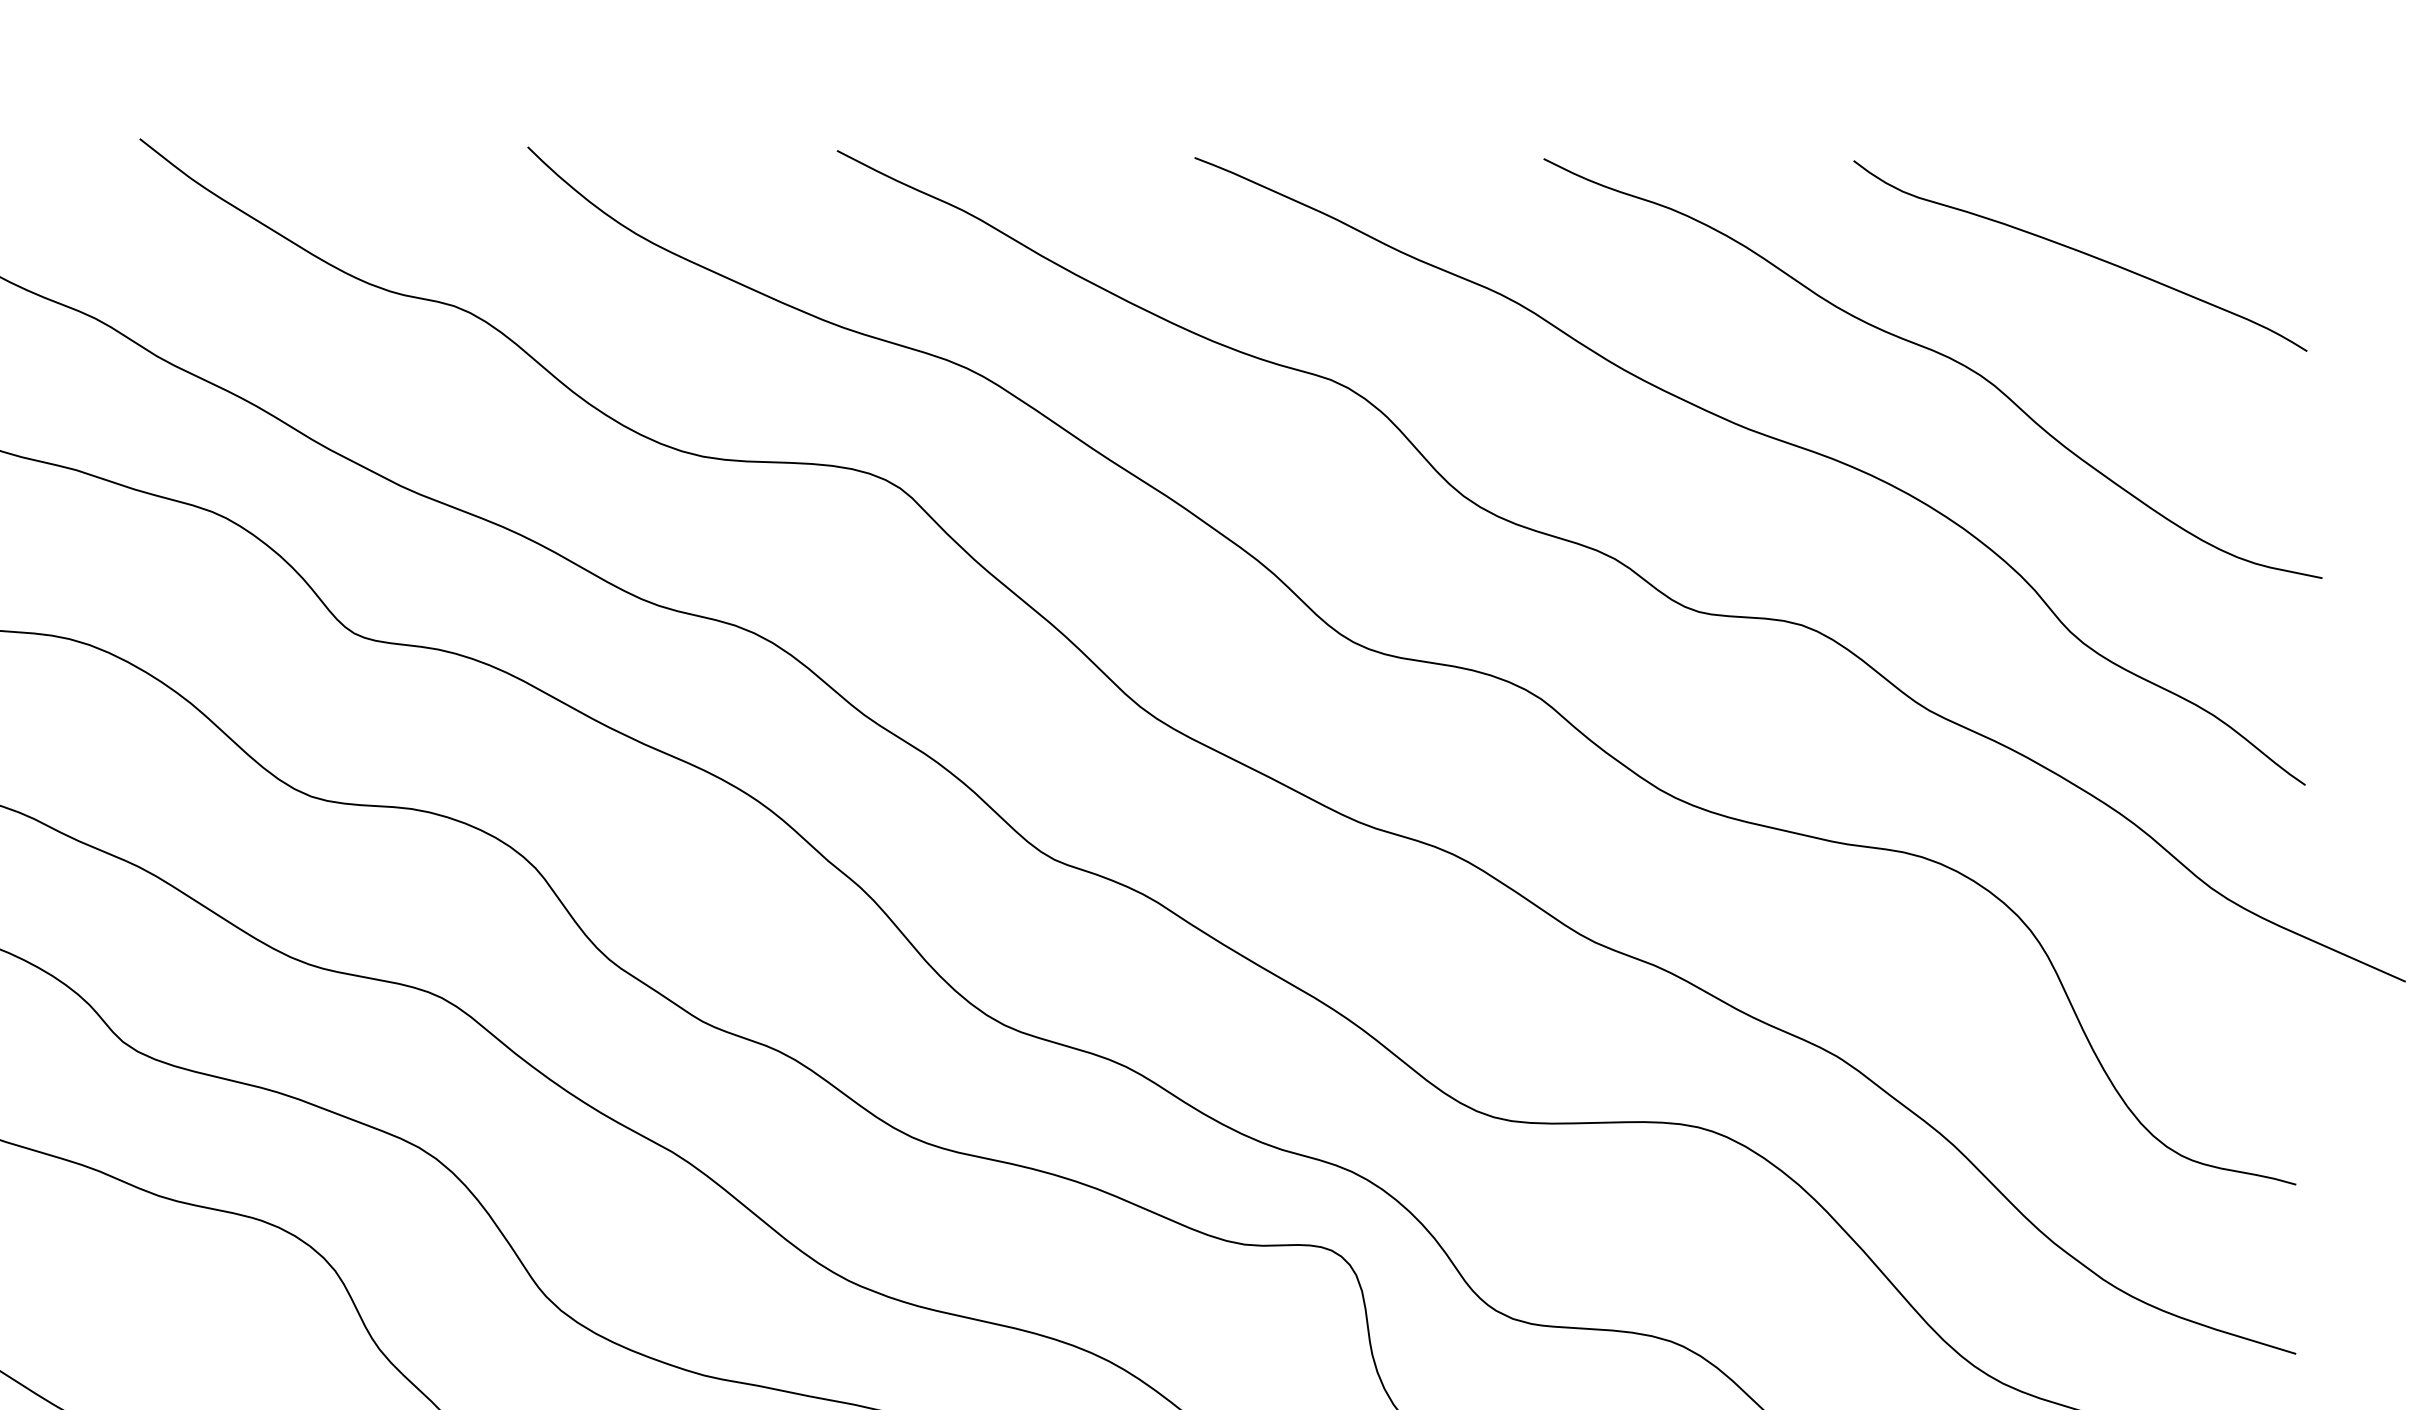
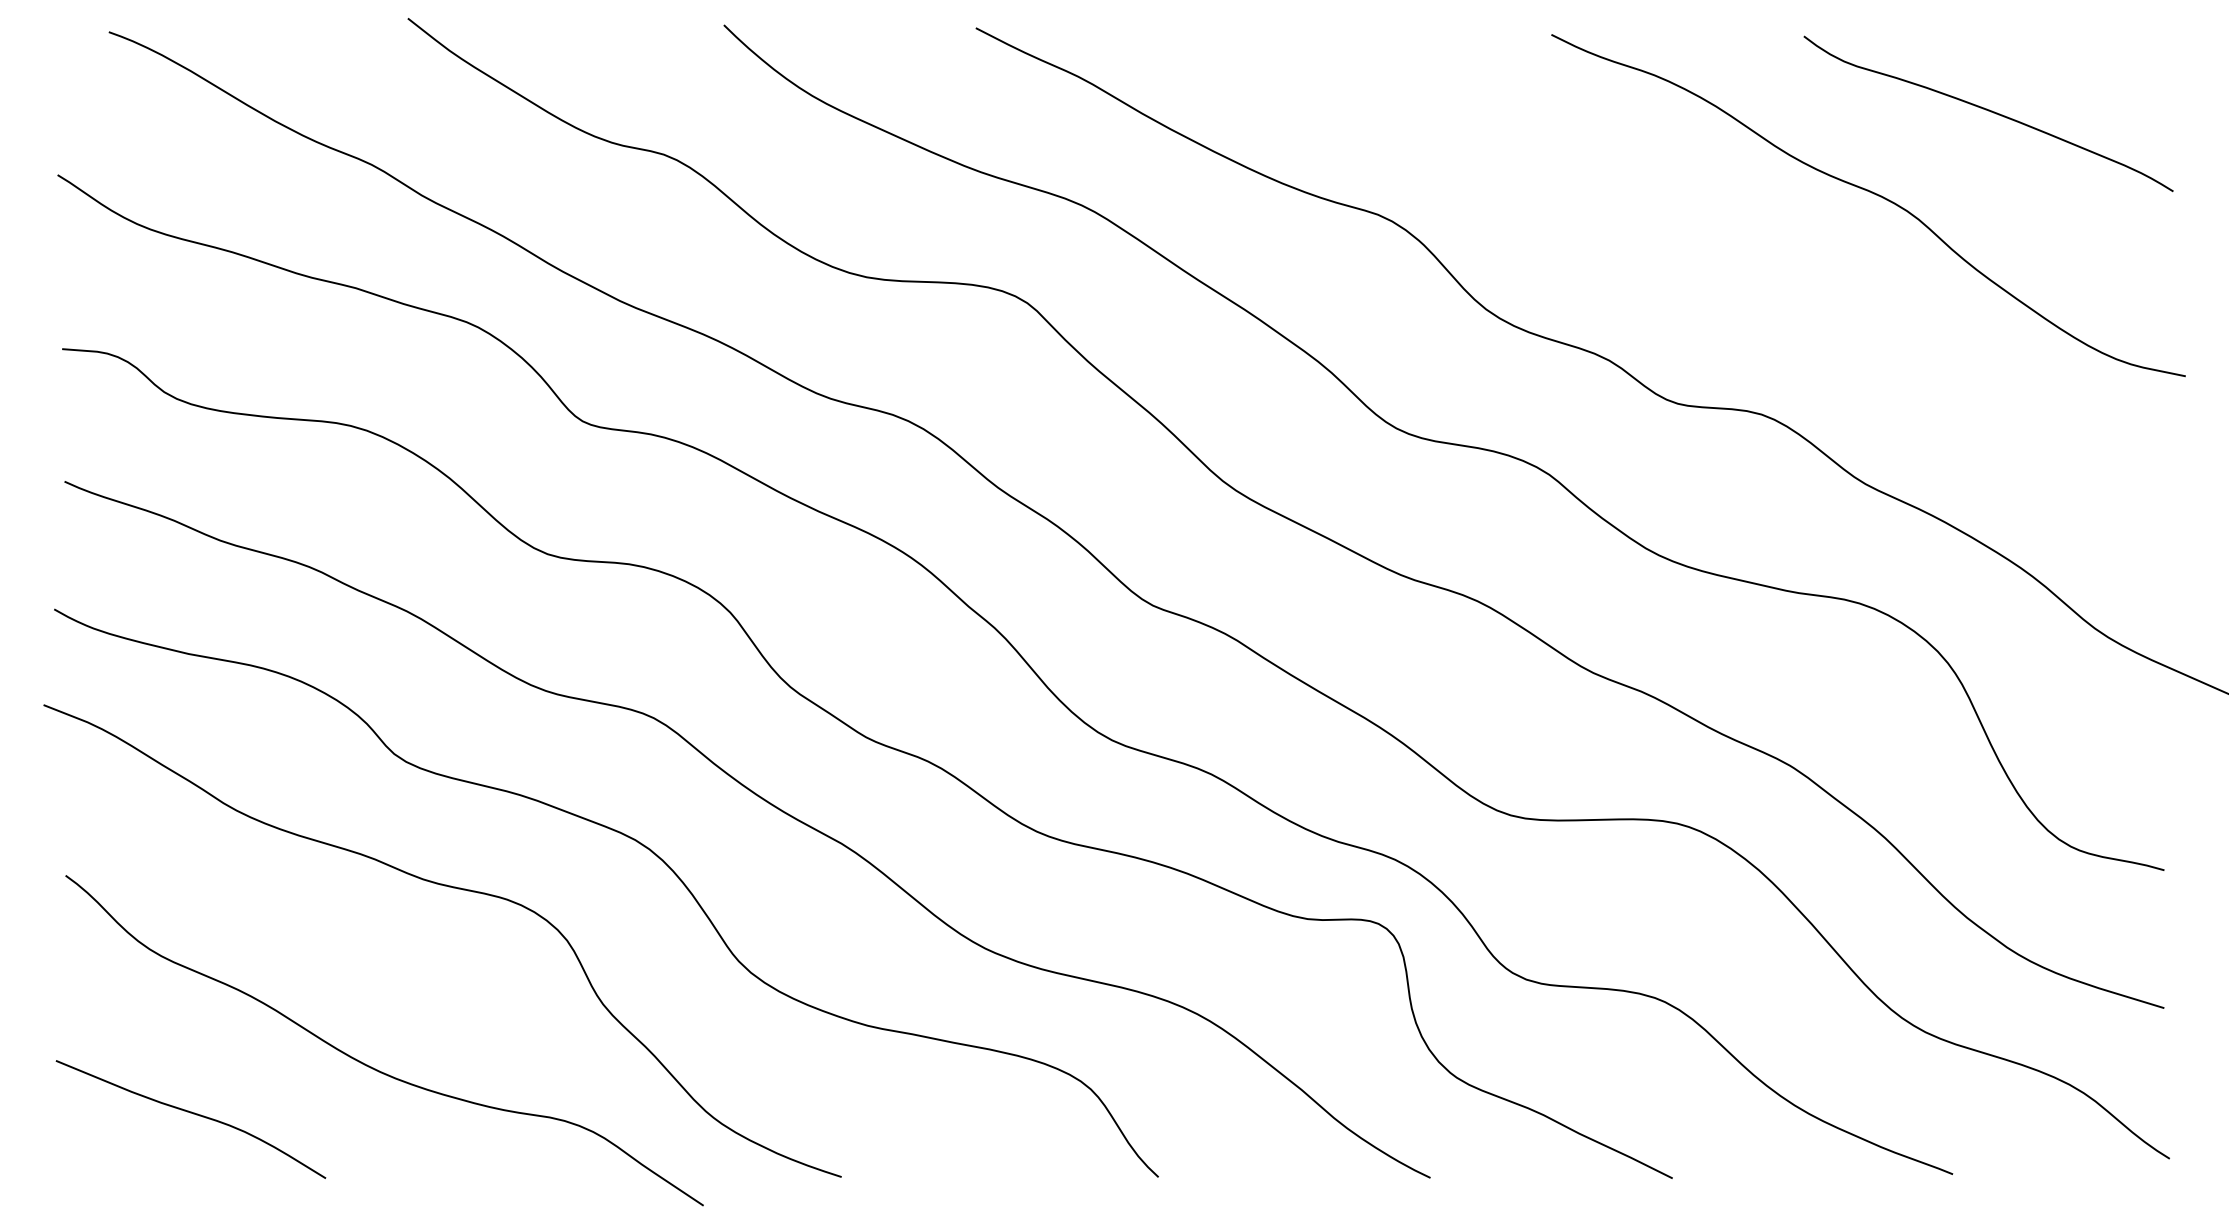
curve: (1763, 436) -> (1730, 260), removed

